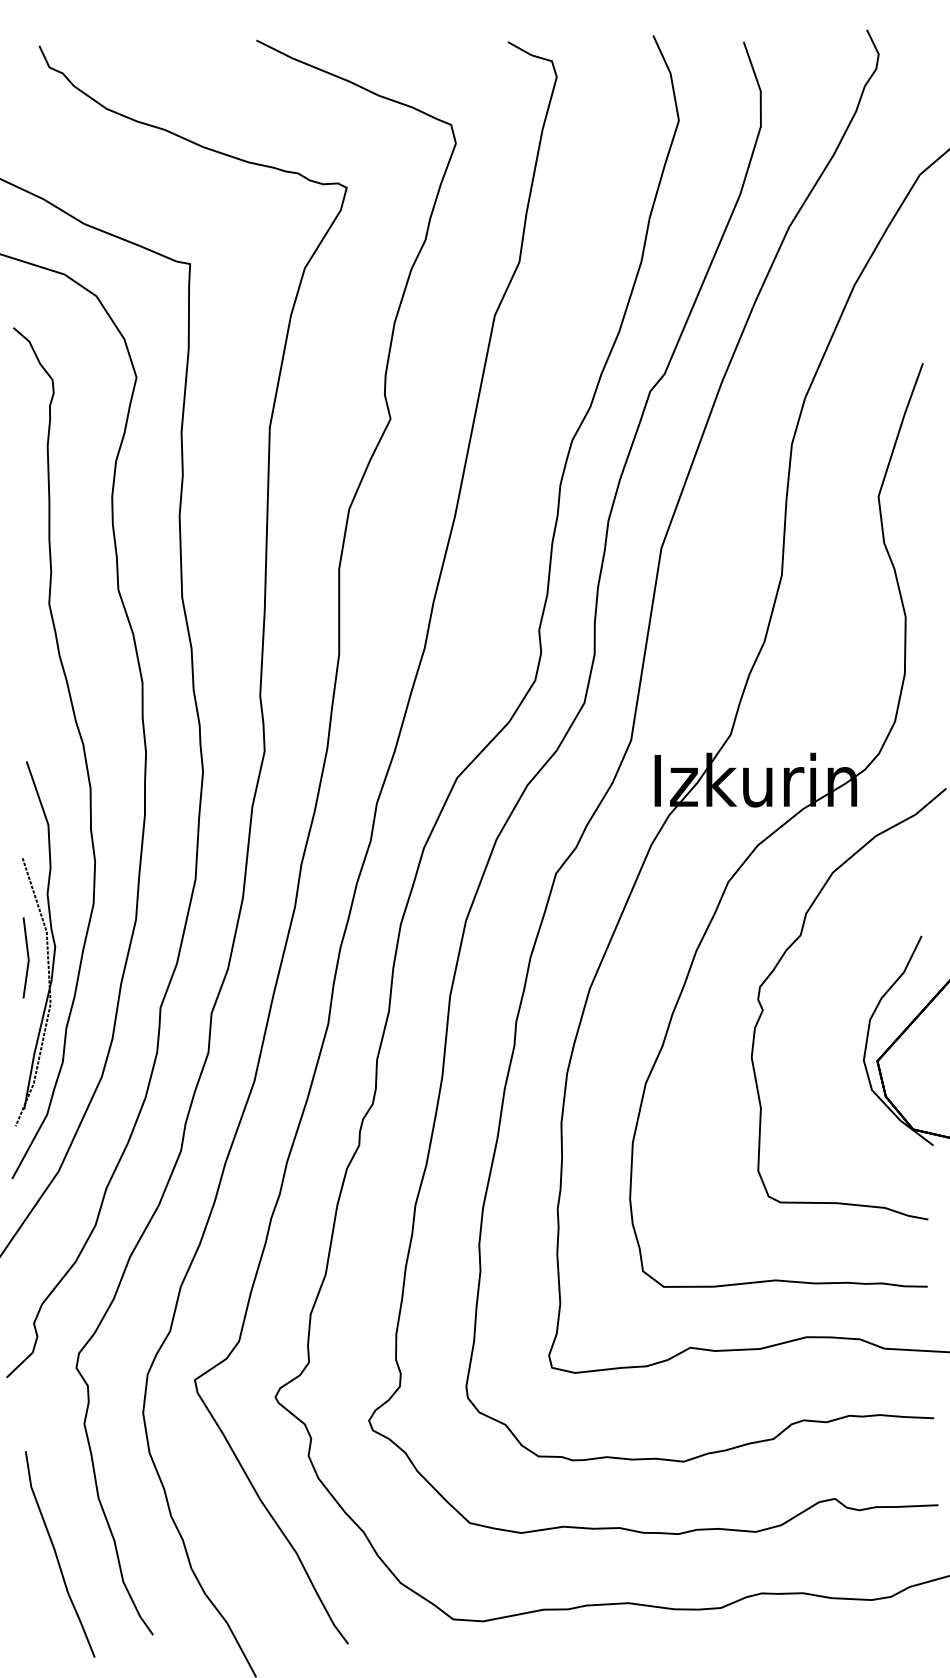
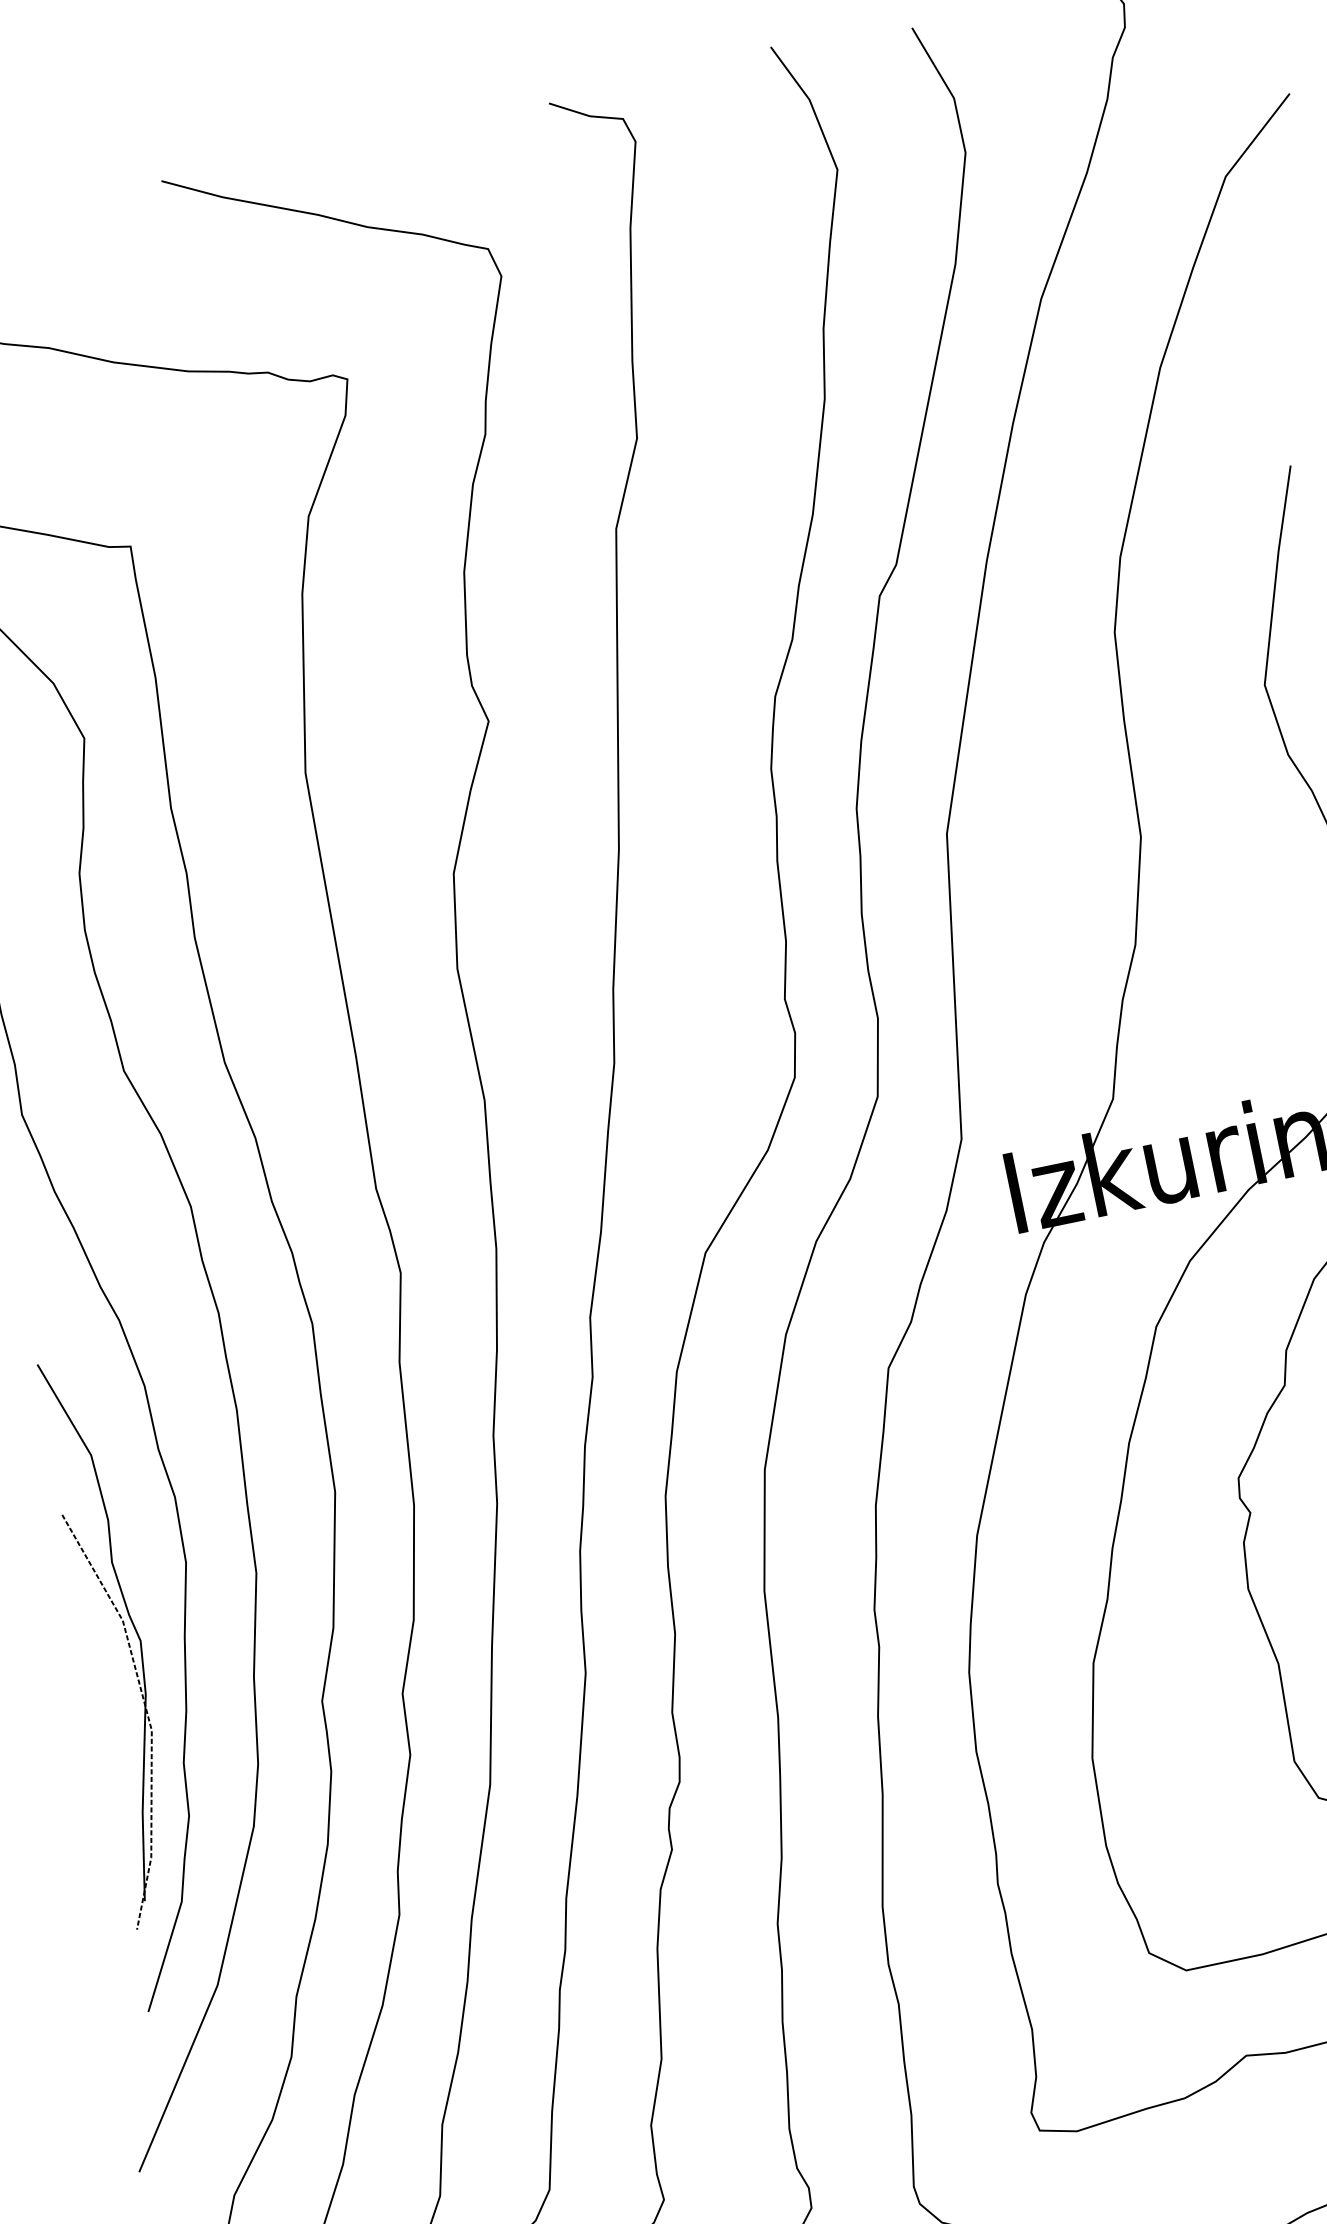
line: (27, 957) -> (101, 1666), removed

